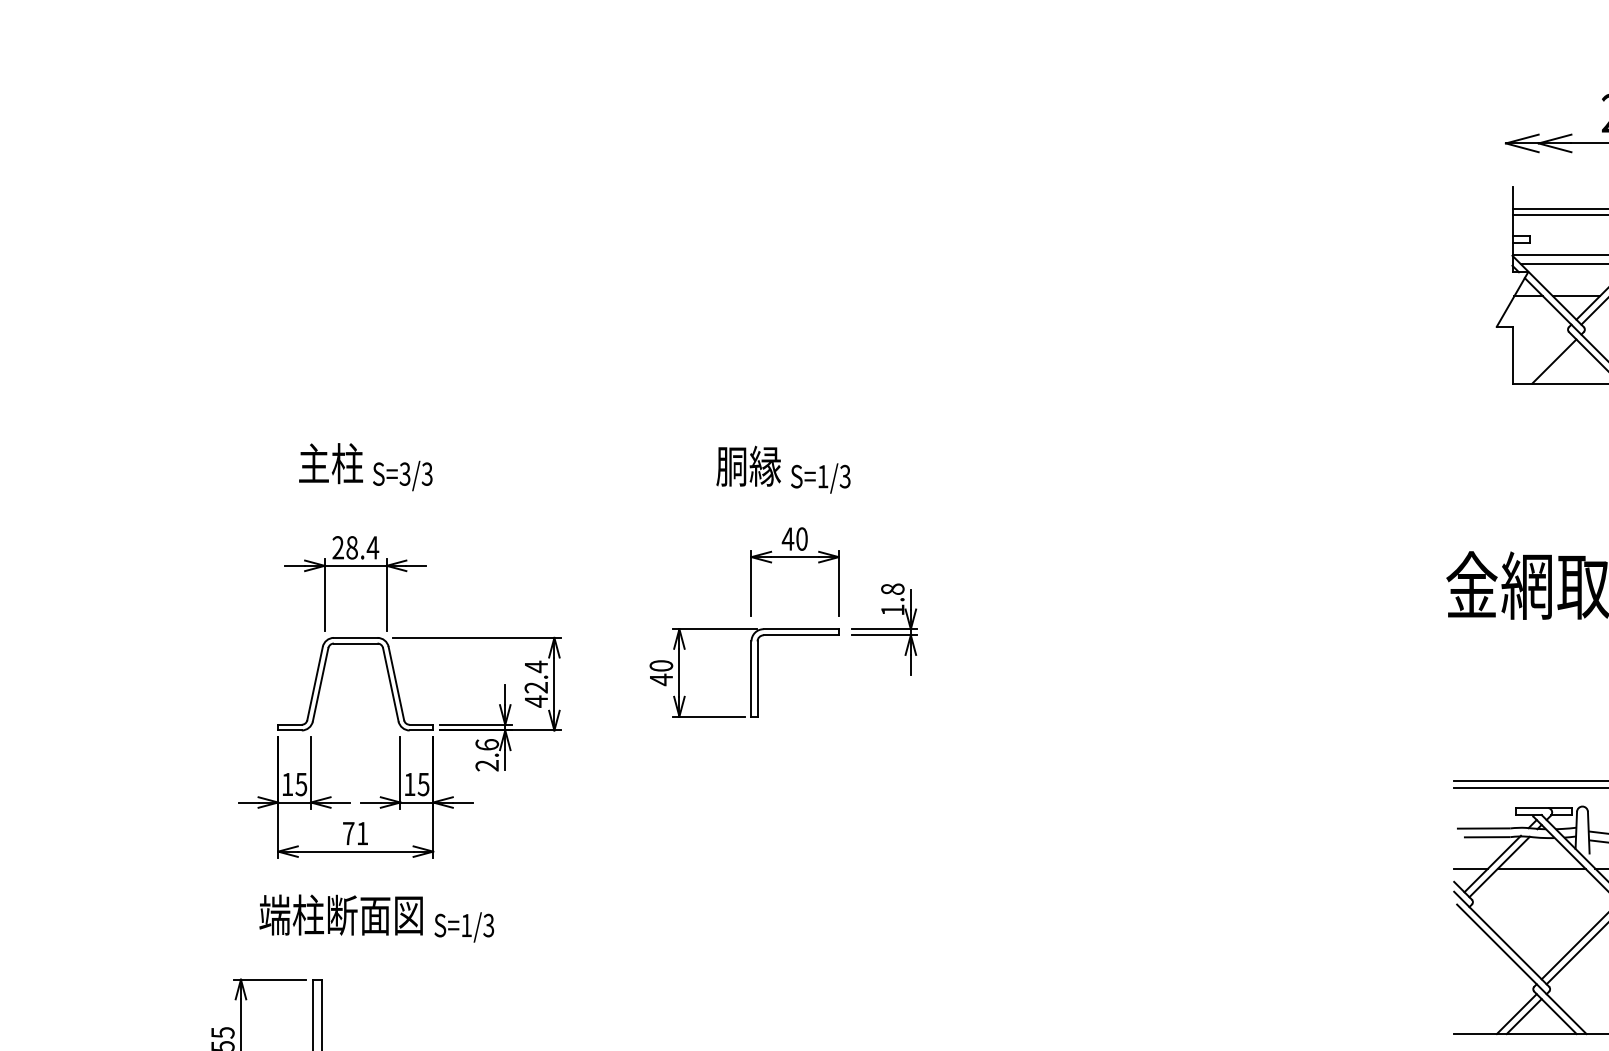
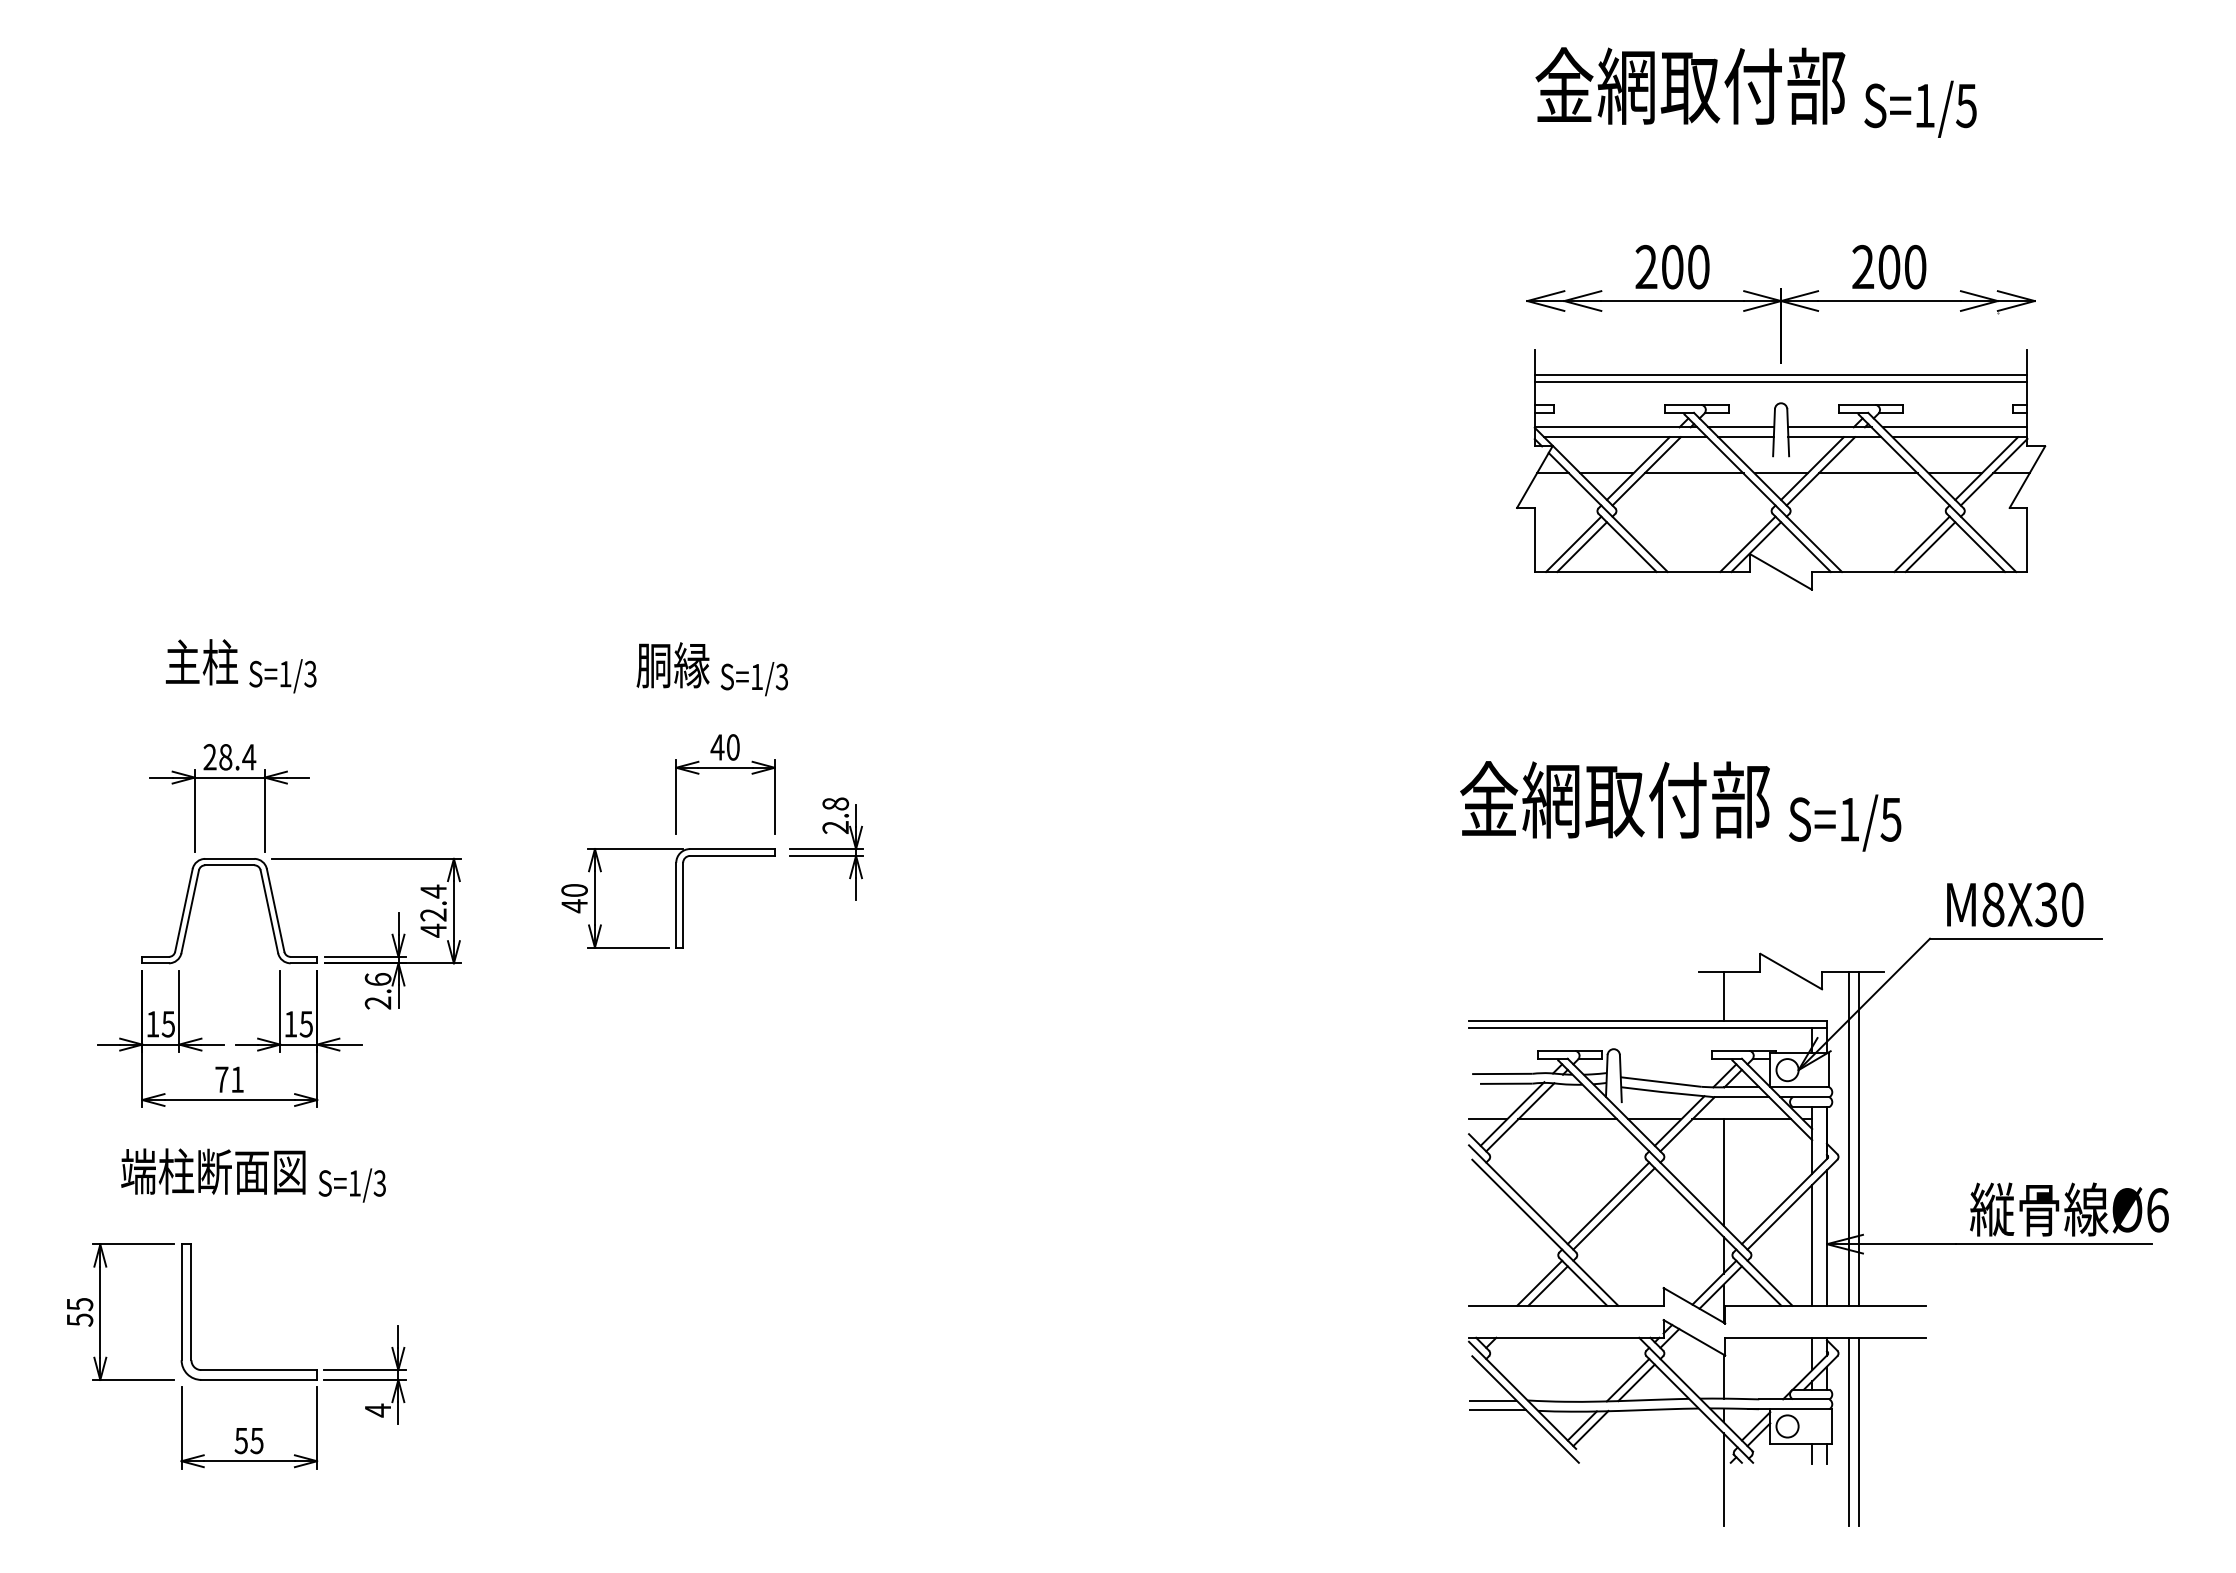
line: (1546, 359) -> (1573, 544), added
text: (405, 473) -> (285, 673), S=3/3 -> S=1/3
text: (892, 610) -> (835, 827), 1.8 -> 2.8

